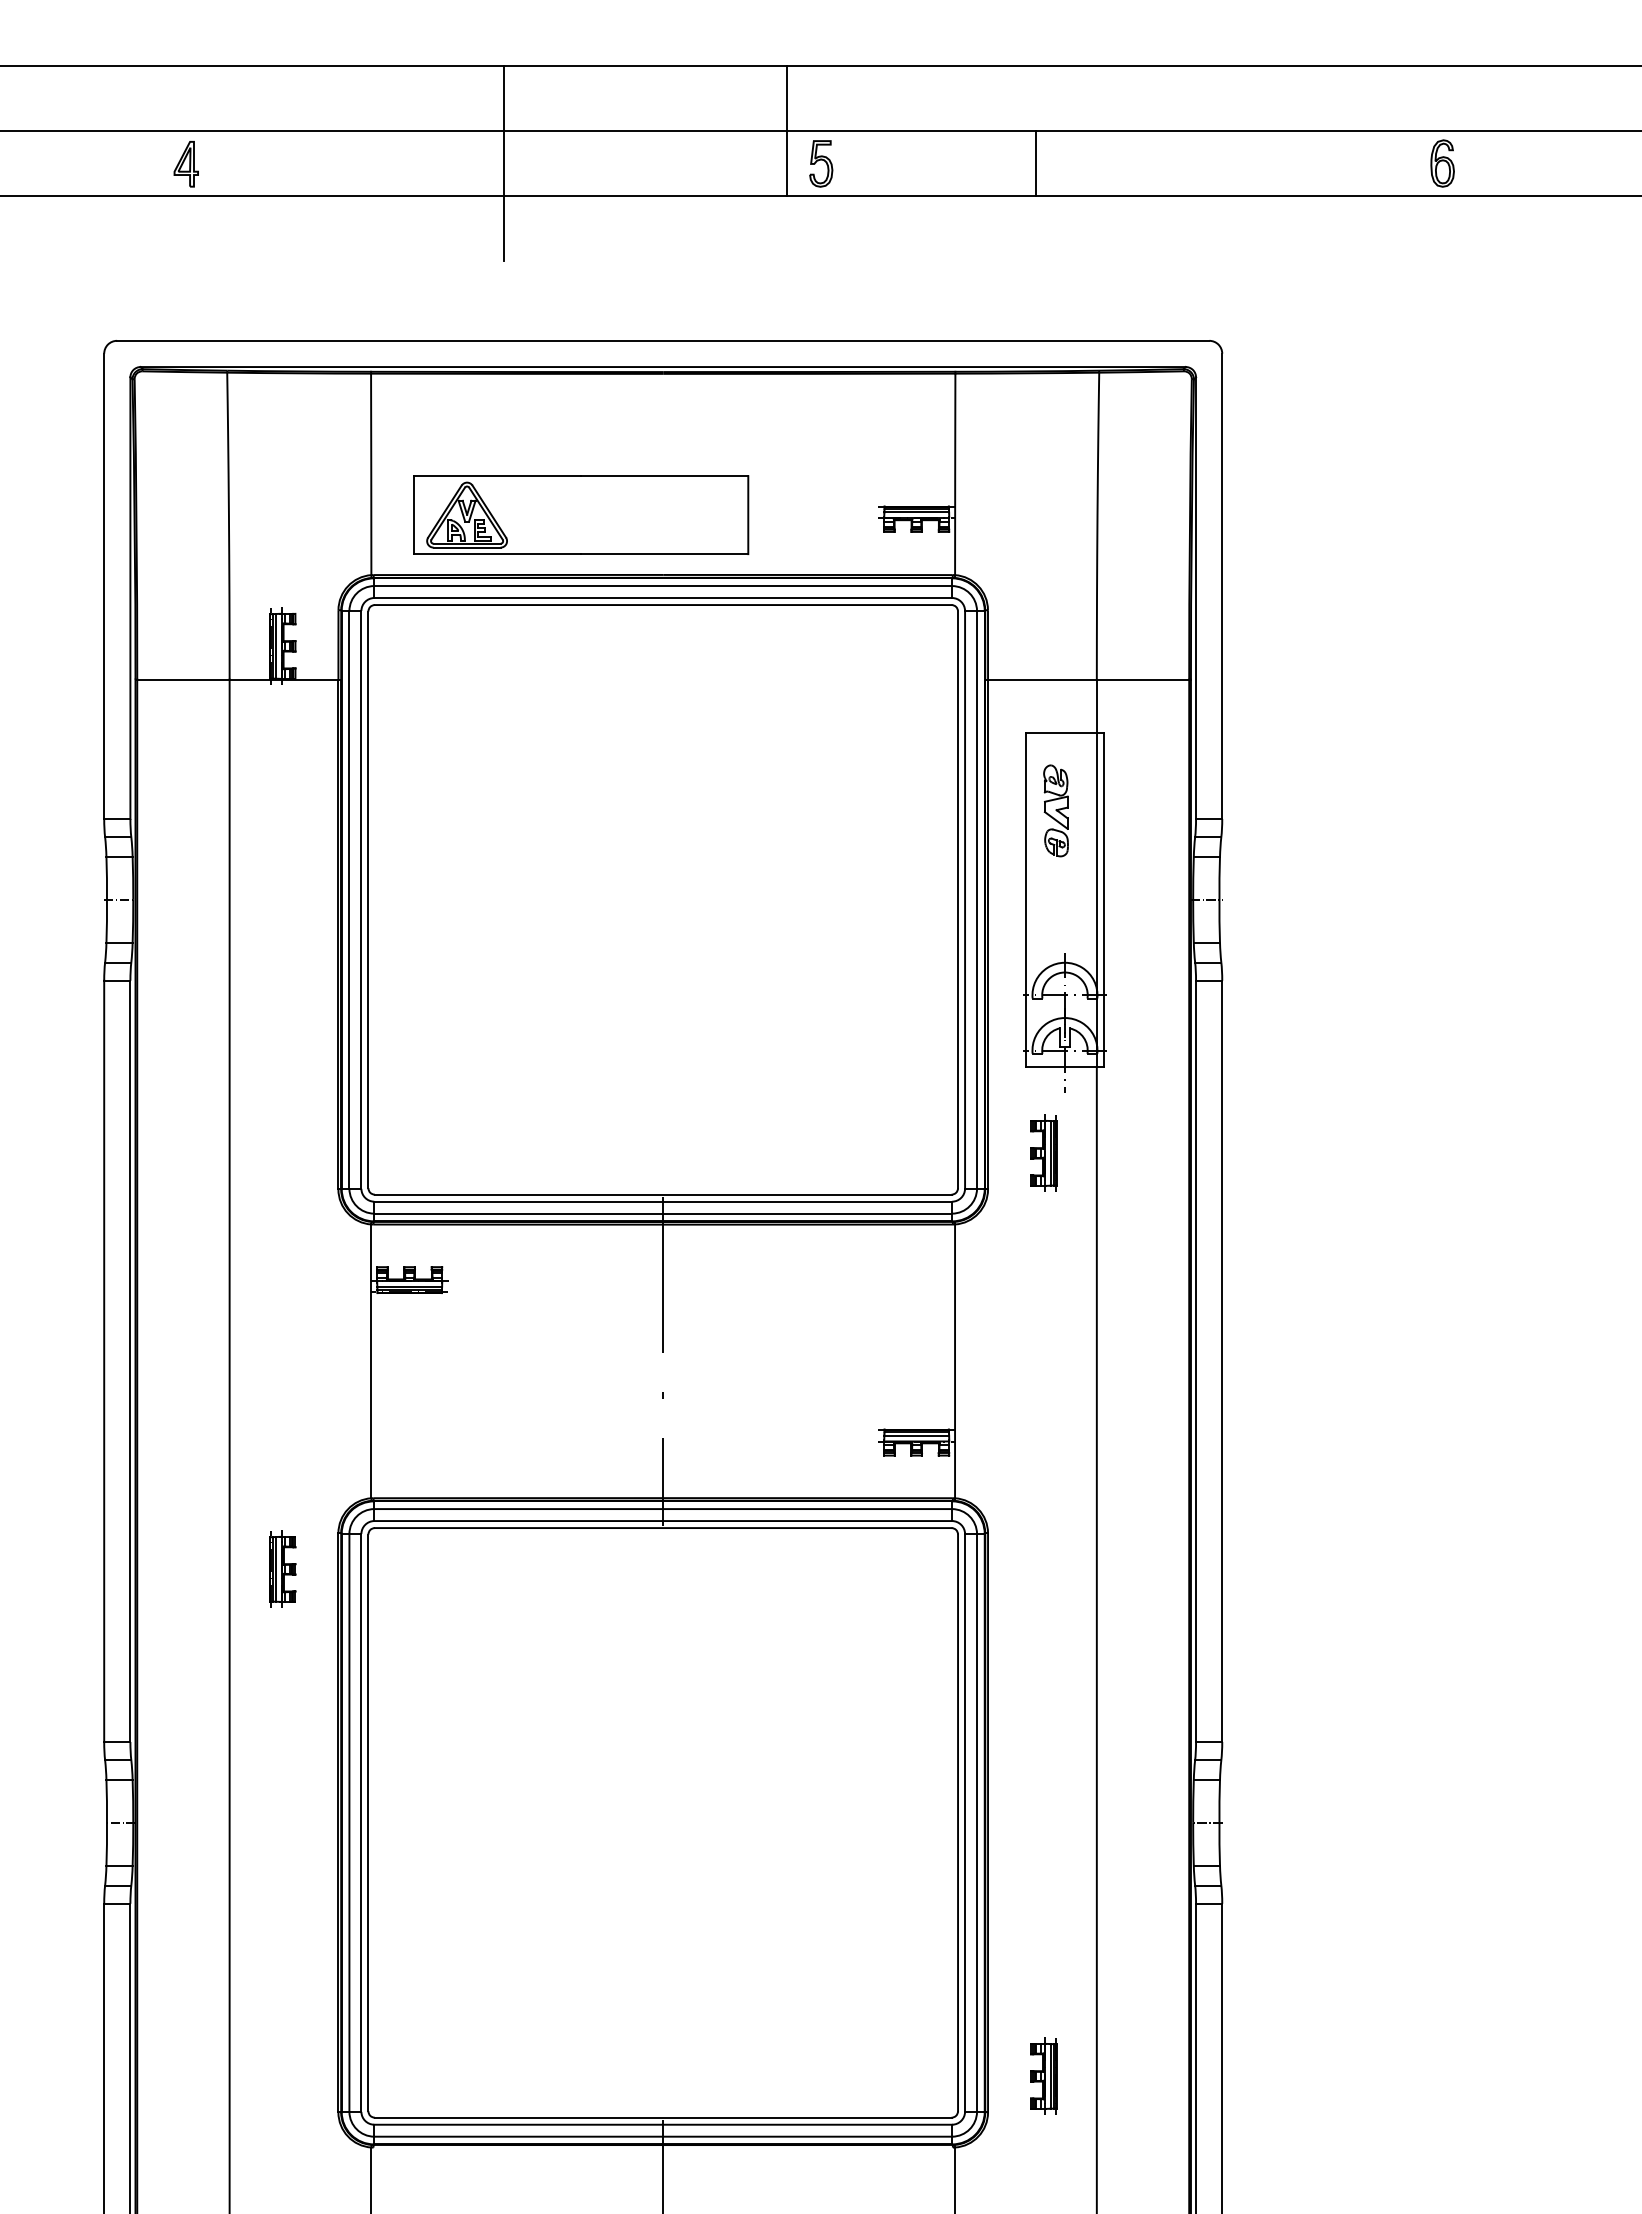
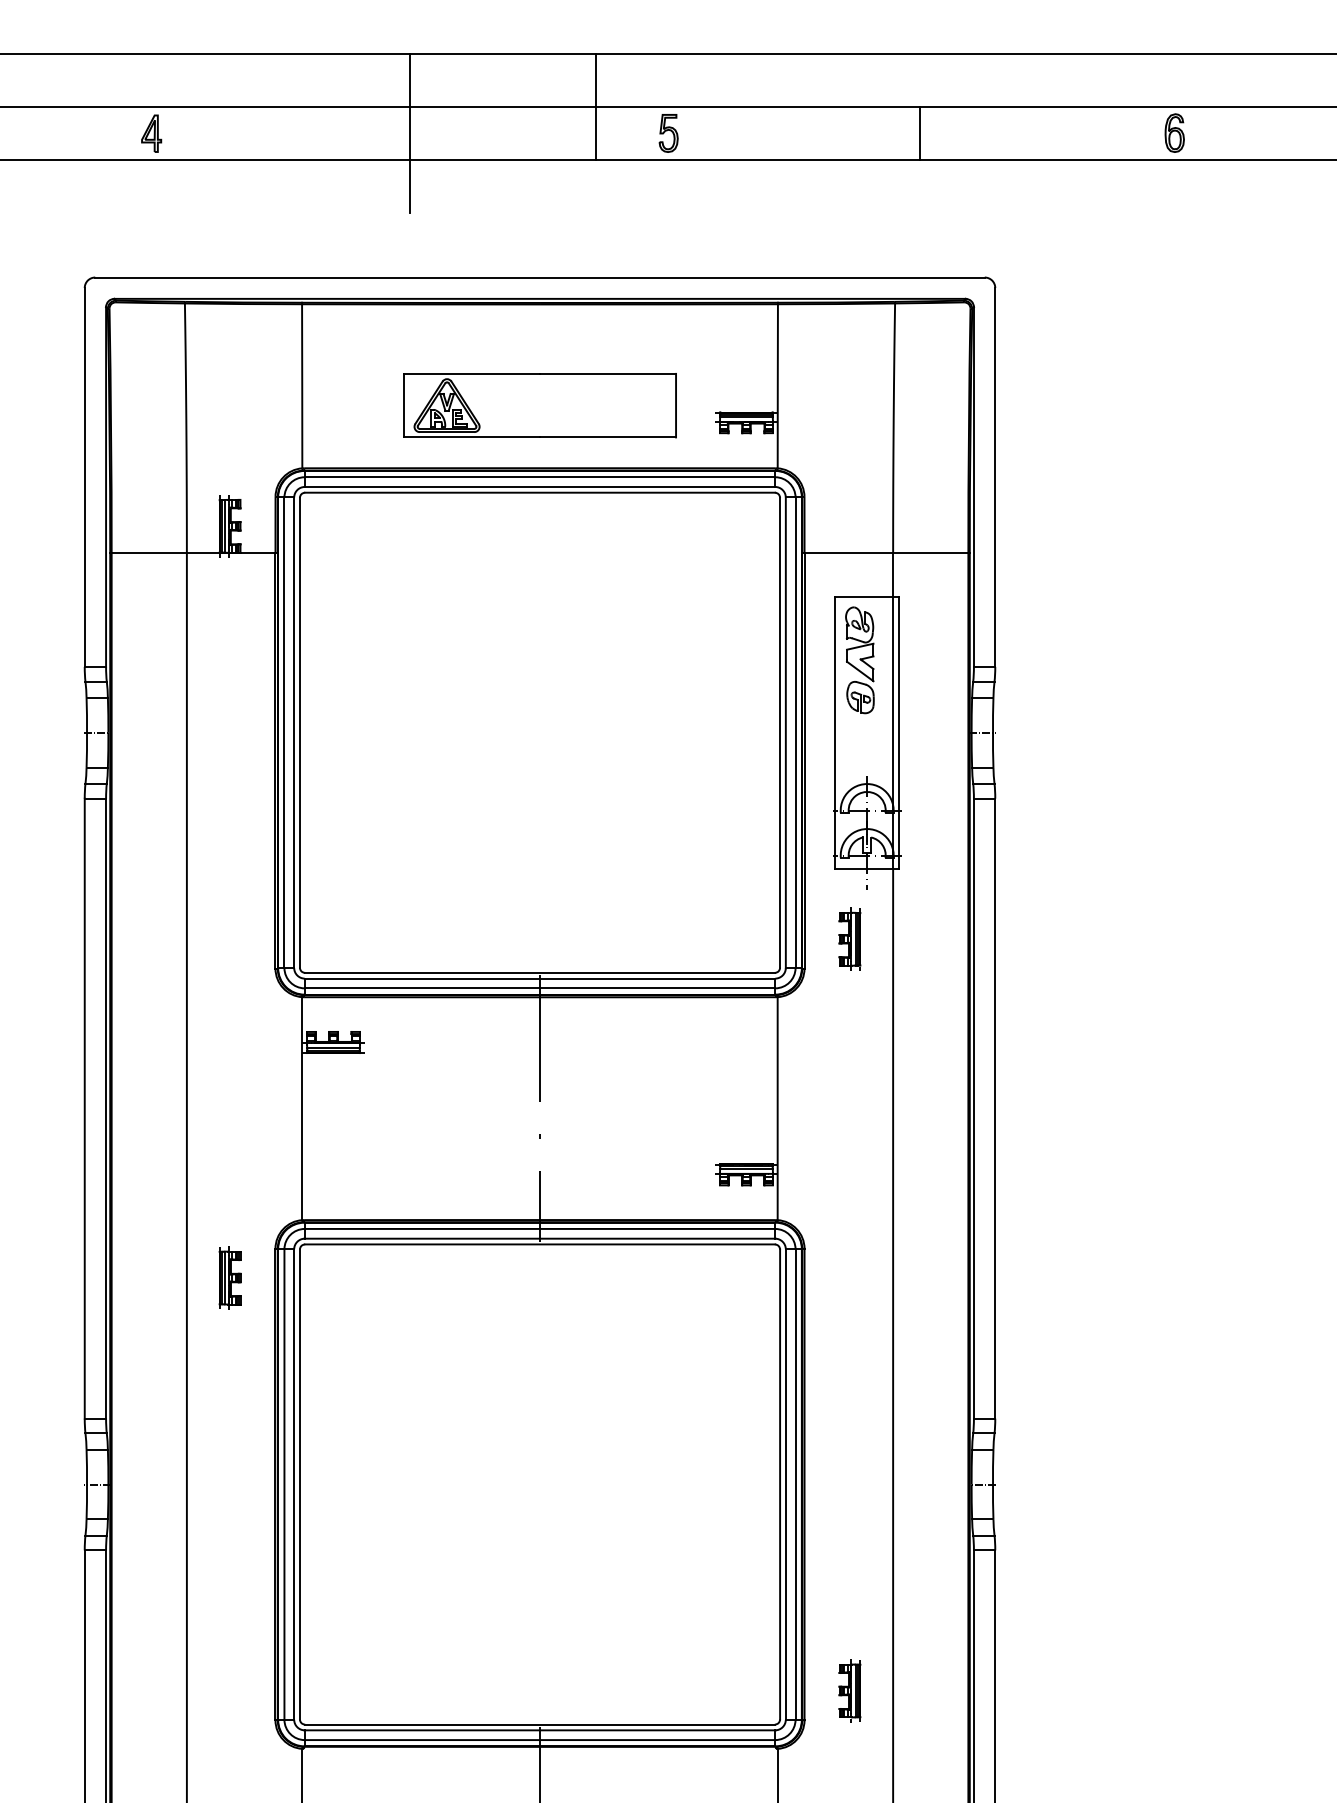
line: (787, 131) -> (595, 107), moved
line: (1035, 163) -> (919, 133), moved
part: (581, 514) -> (540, 405), moved
part: (1055, 810) -> (859, 660), size x1.43

